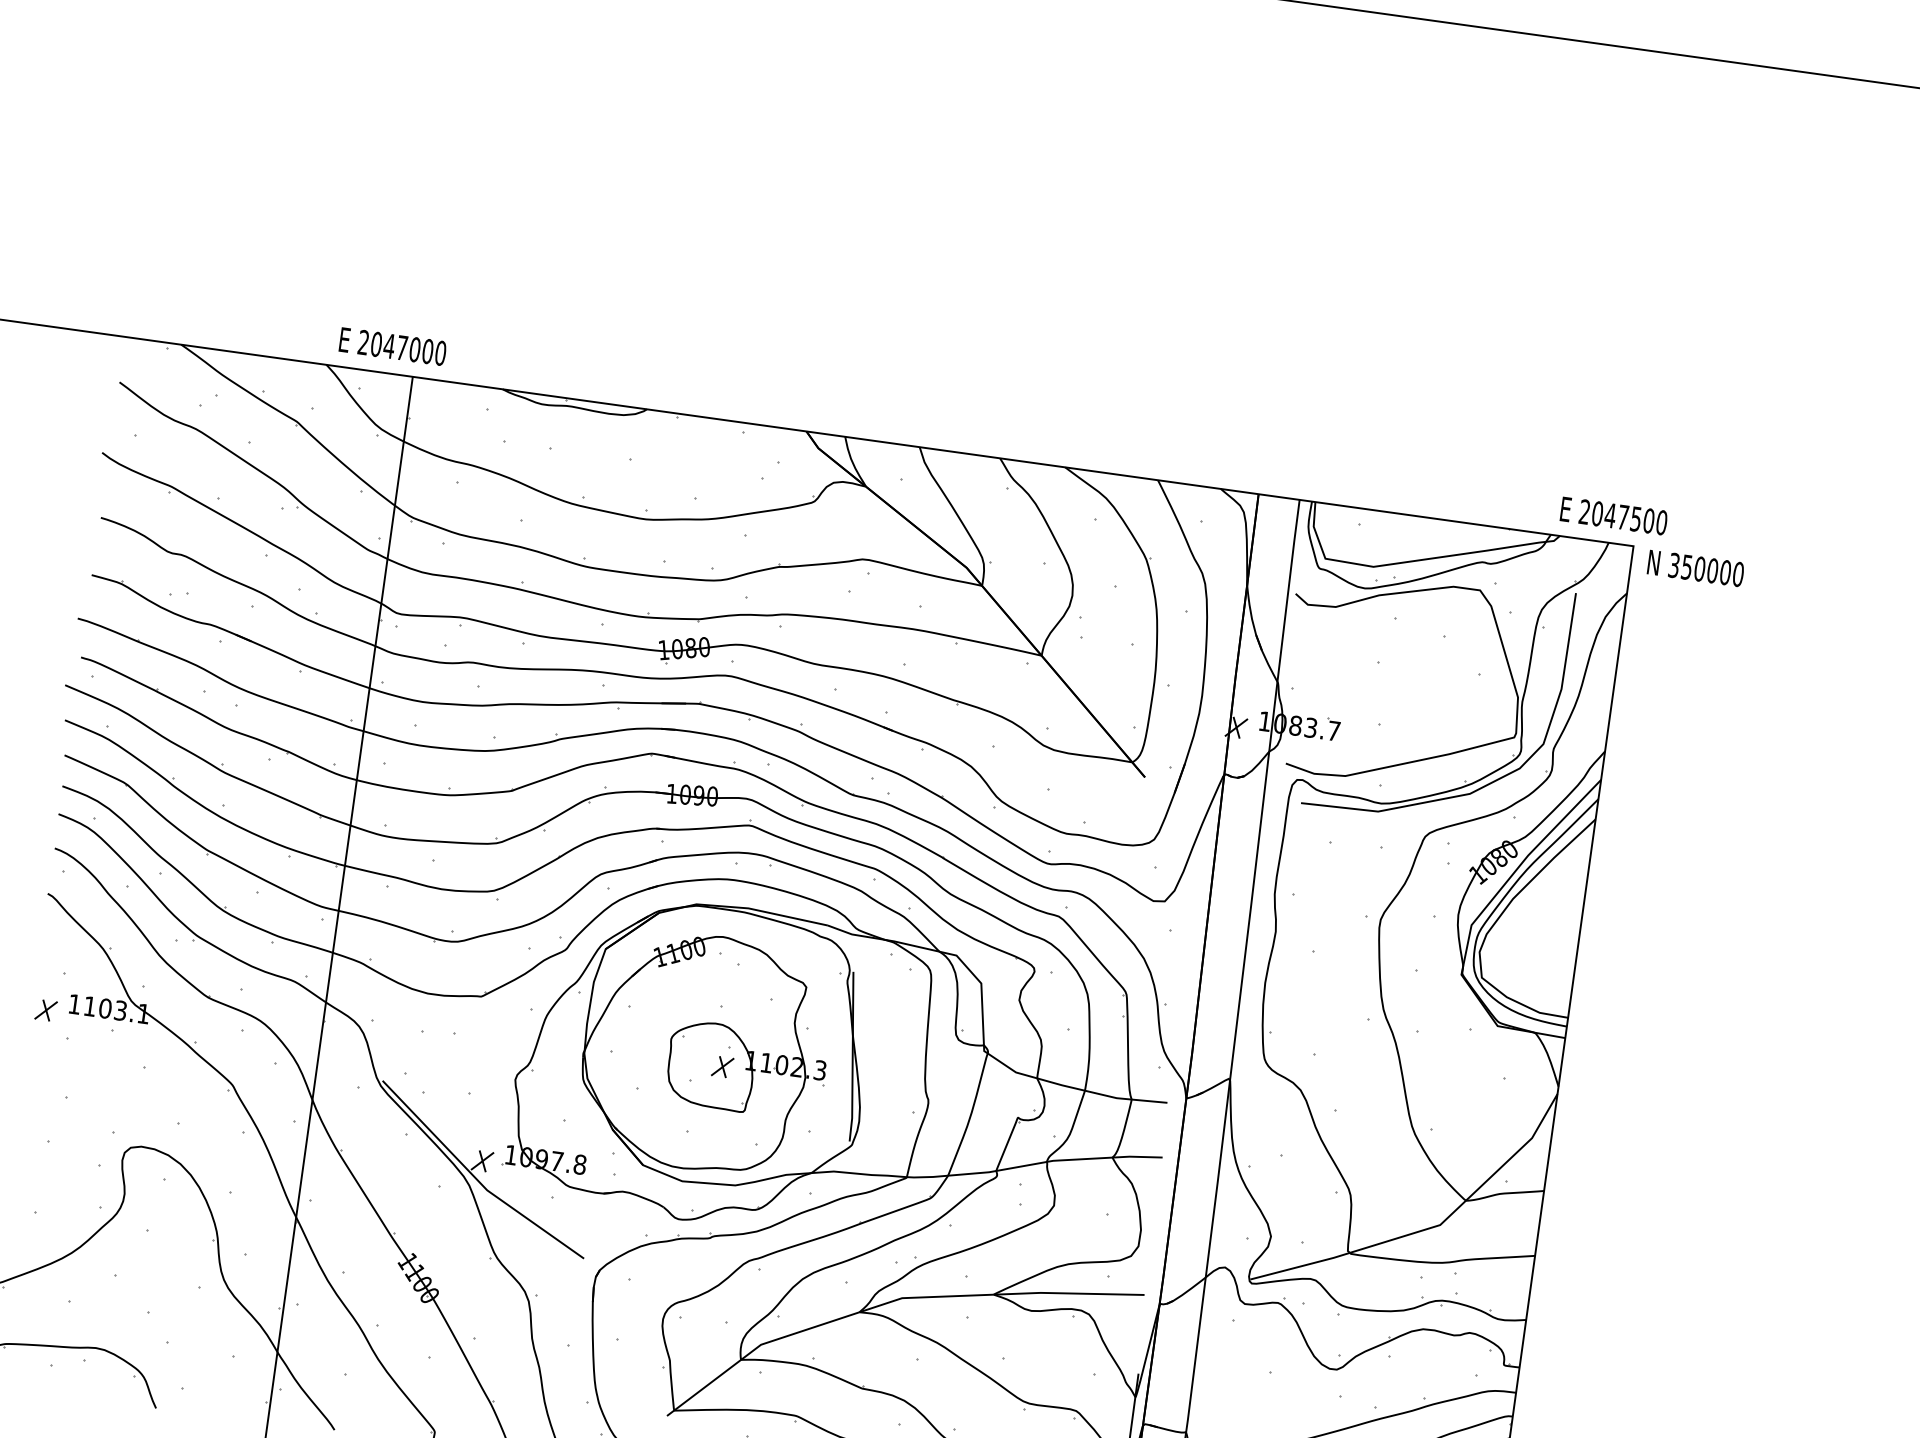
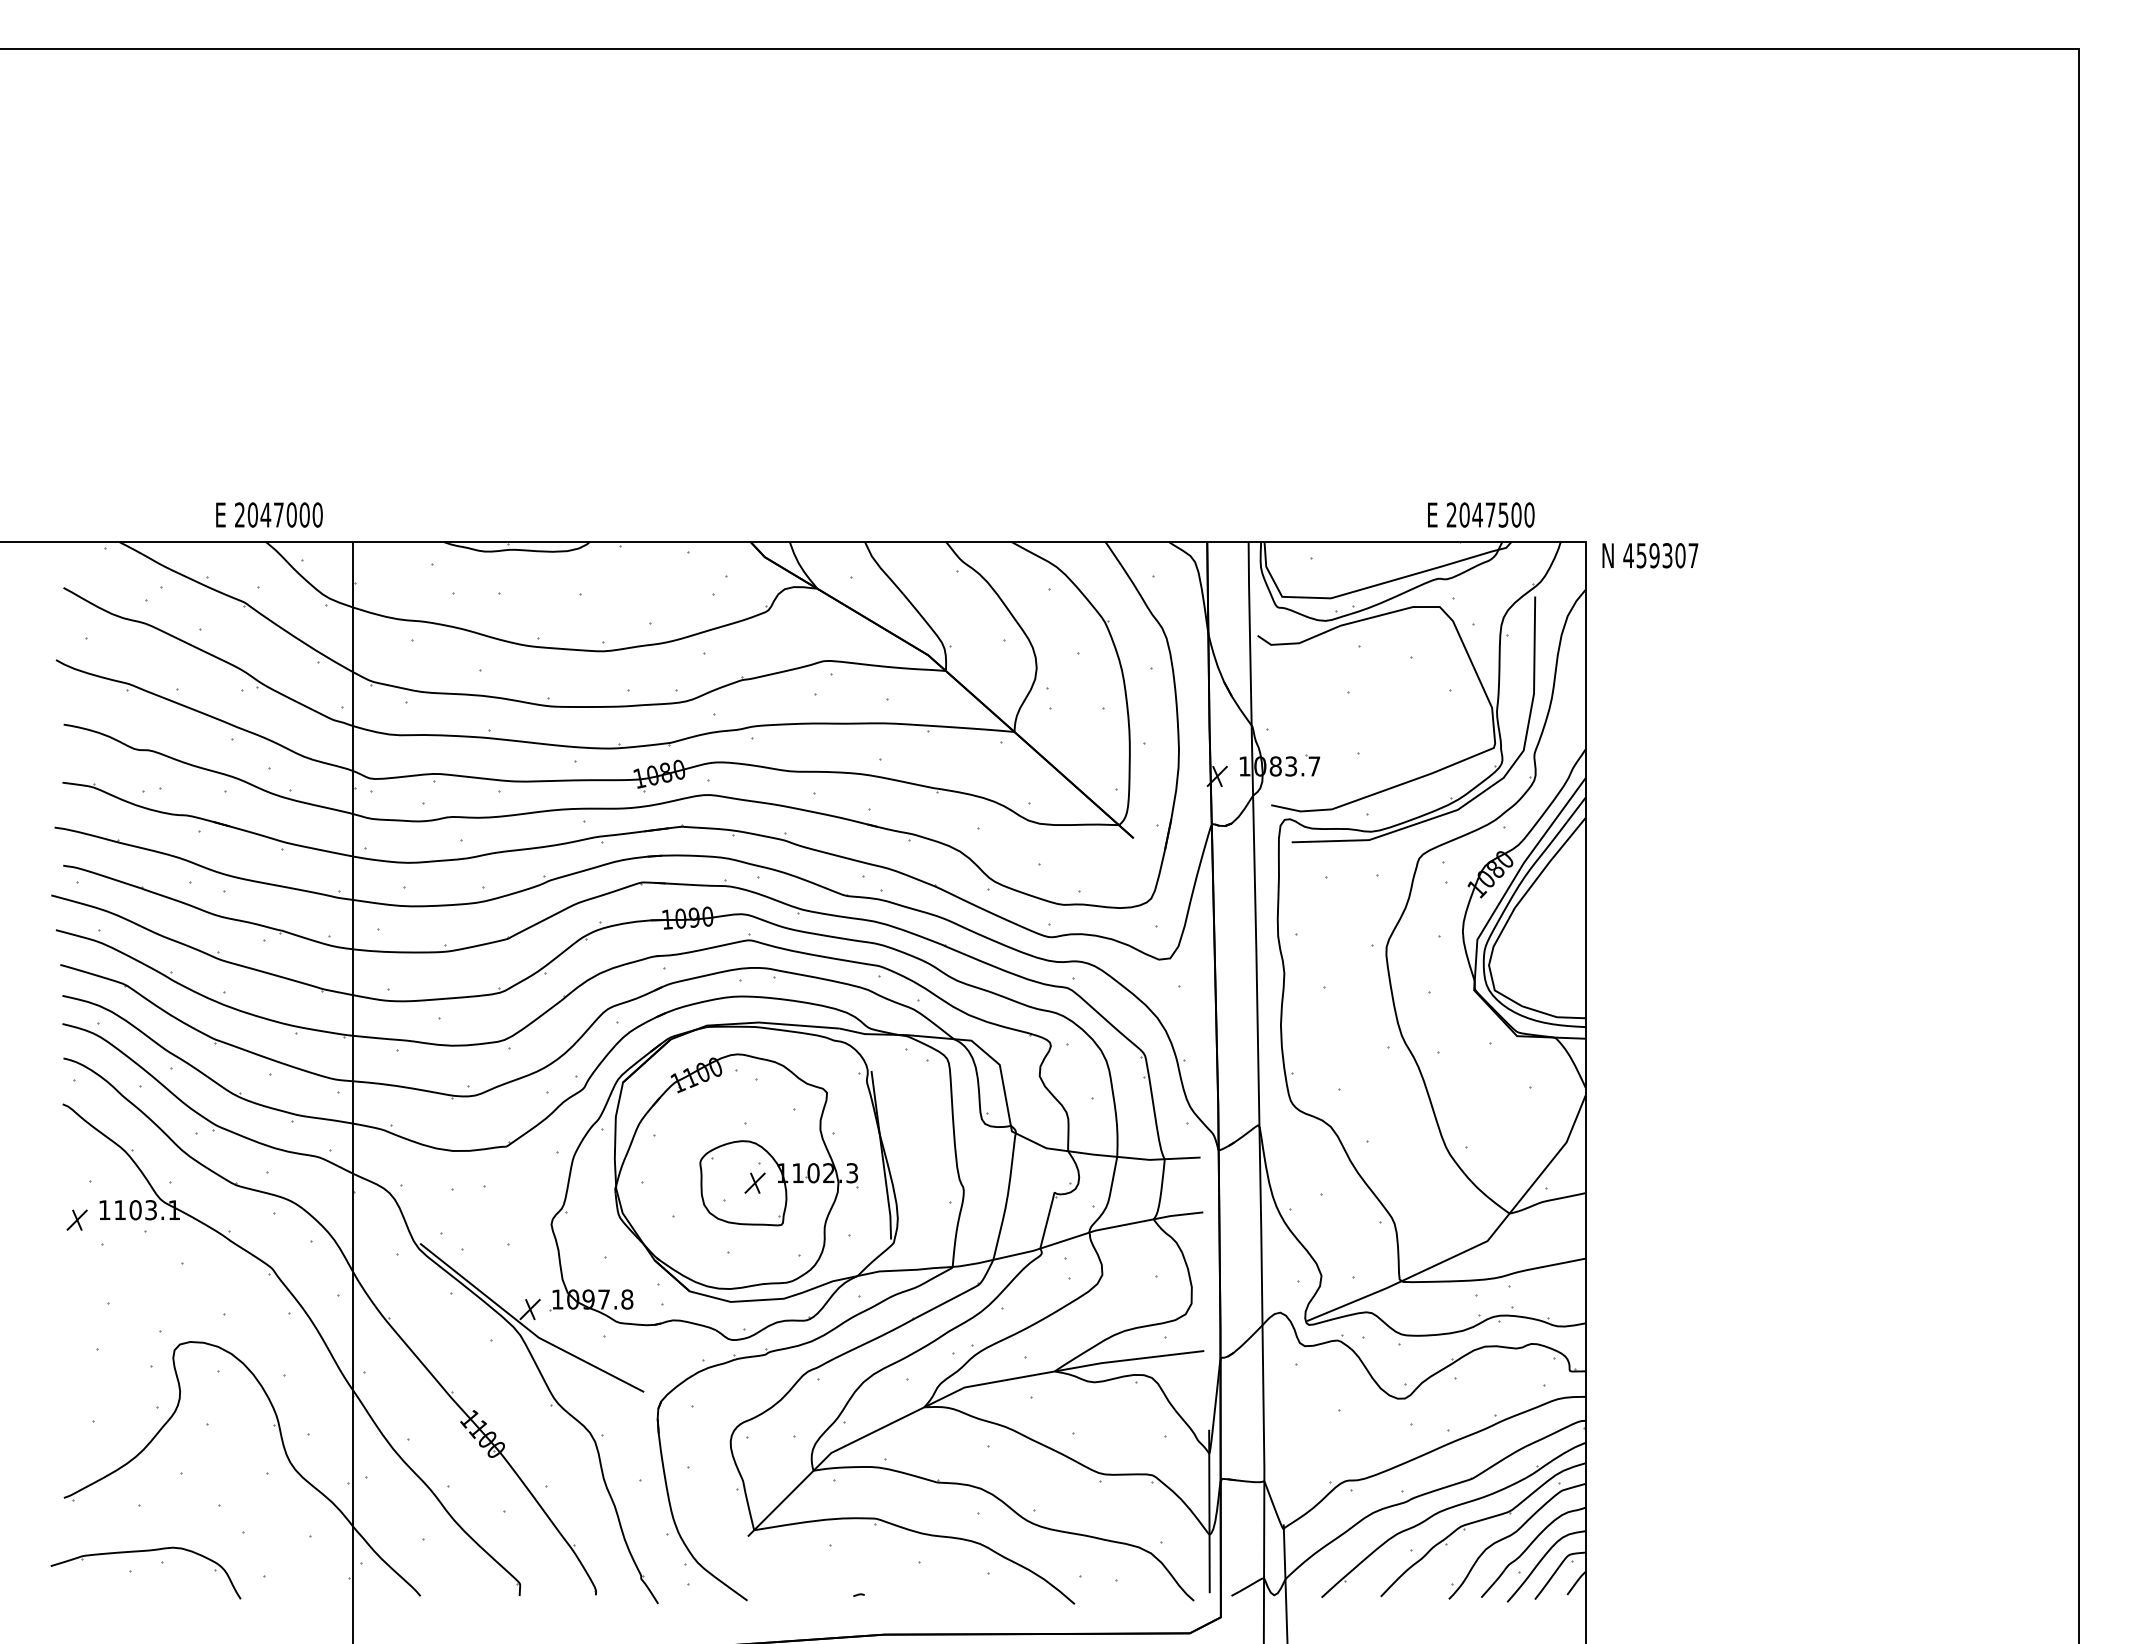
text: (393, 346) -> (269, 514), moved
text: (1614, 515) -> (1481, 514), moved
text: (1705, 569) -> (1660, 555), 350000 -> 459307

